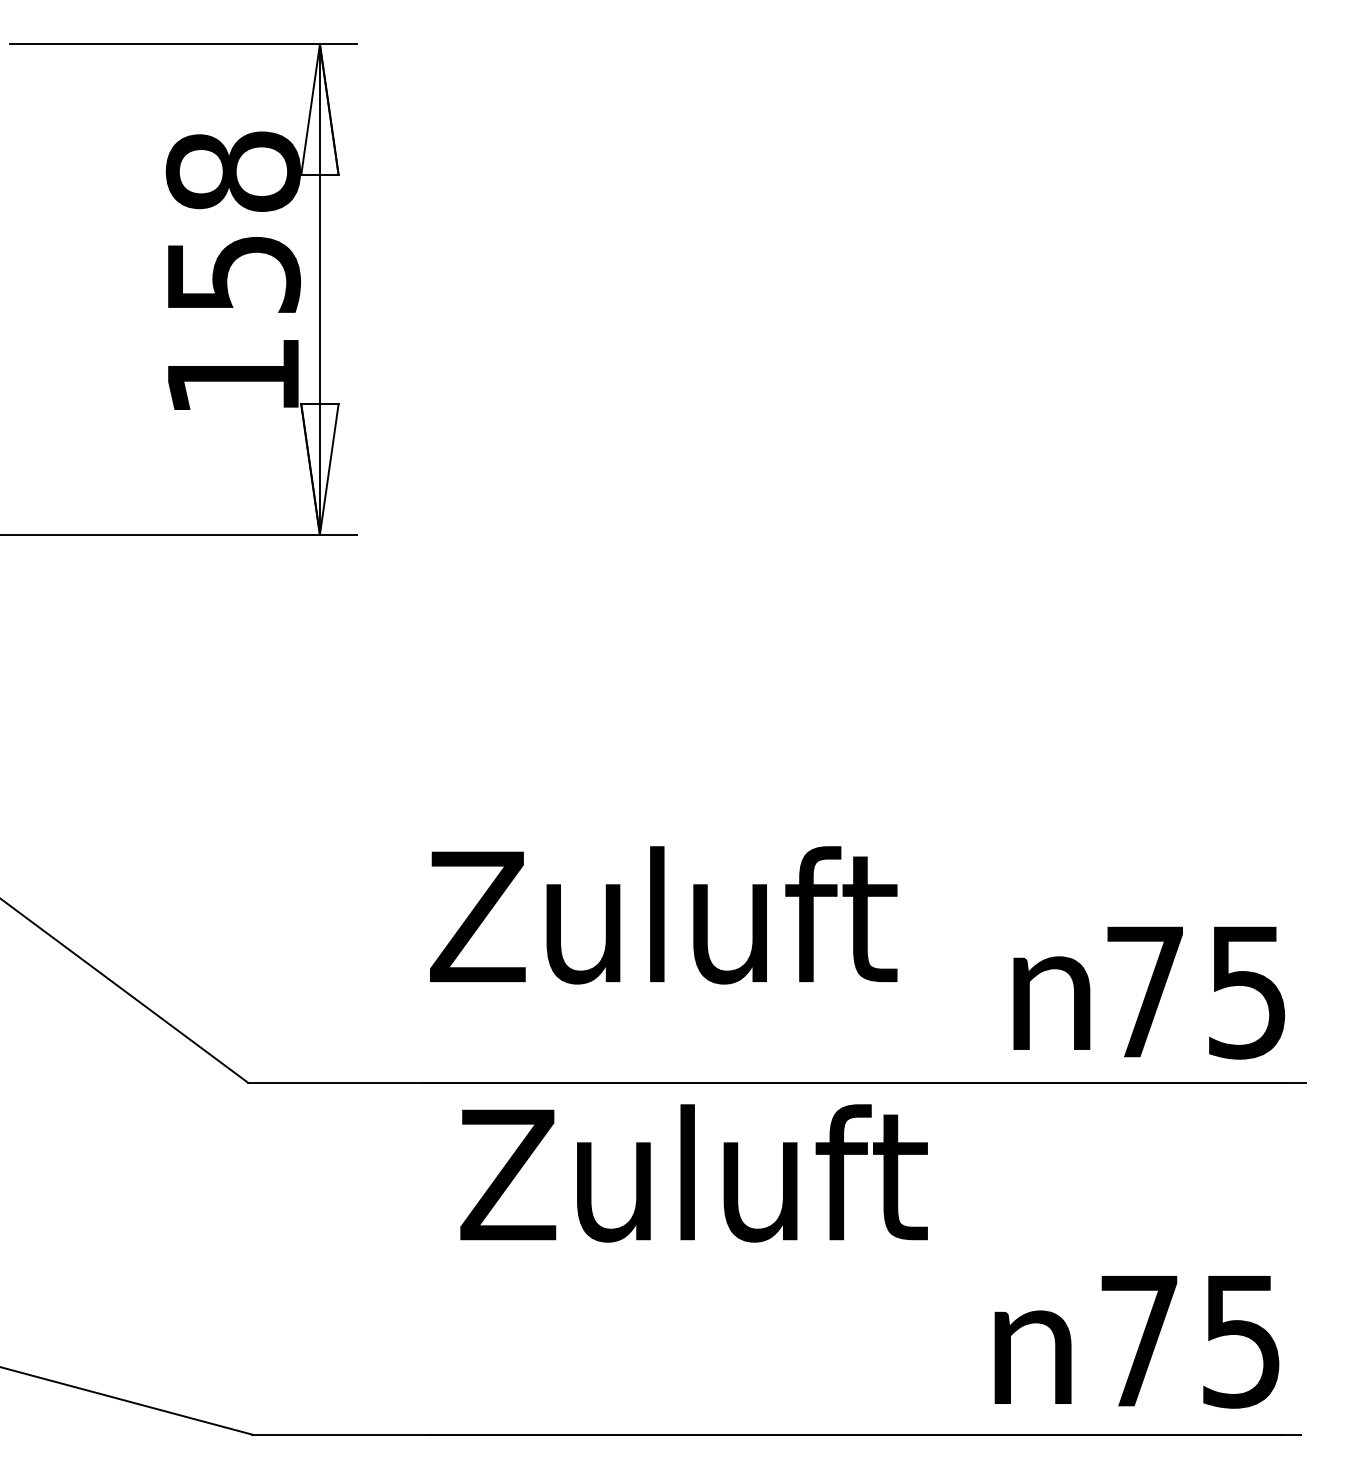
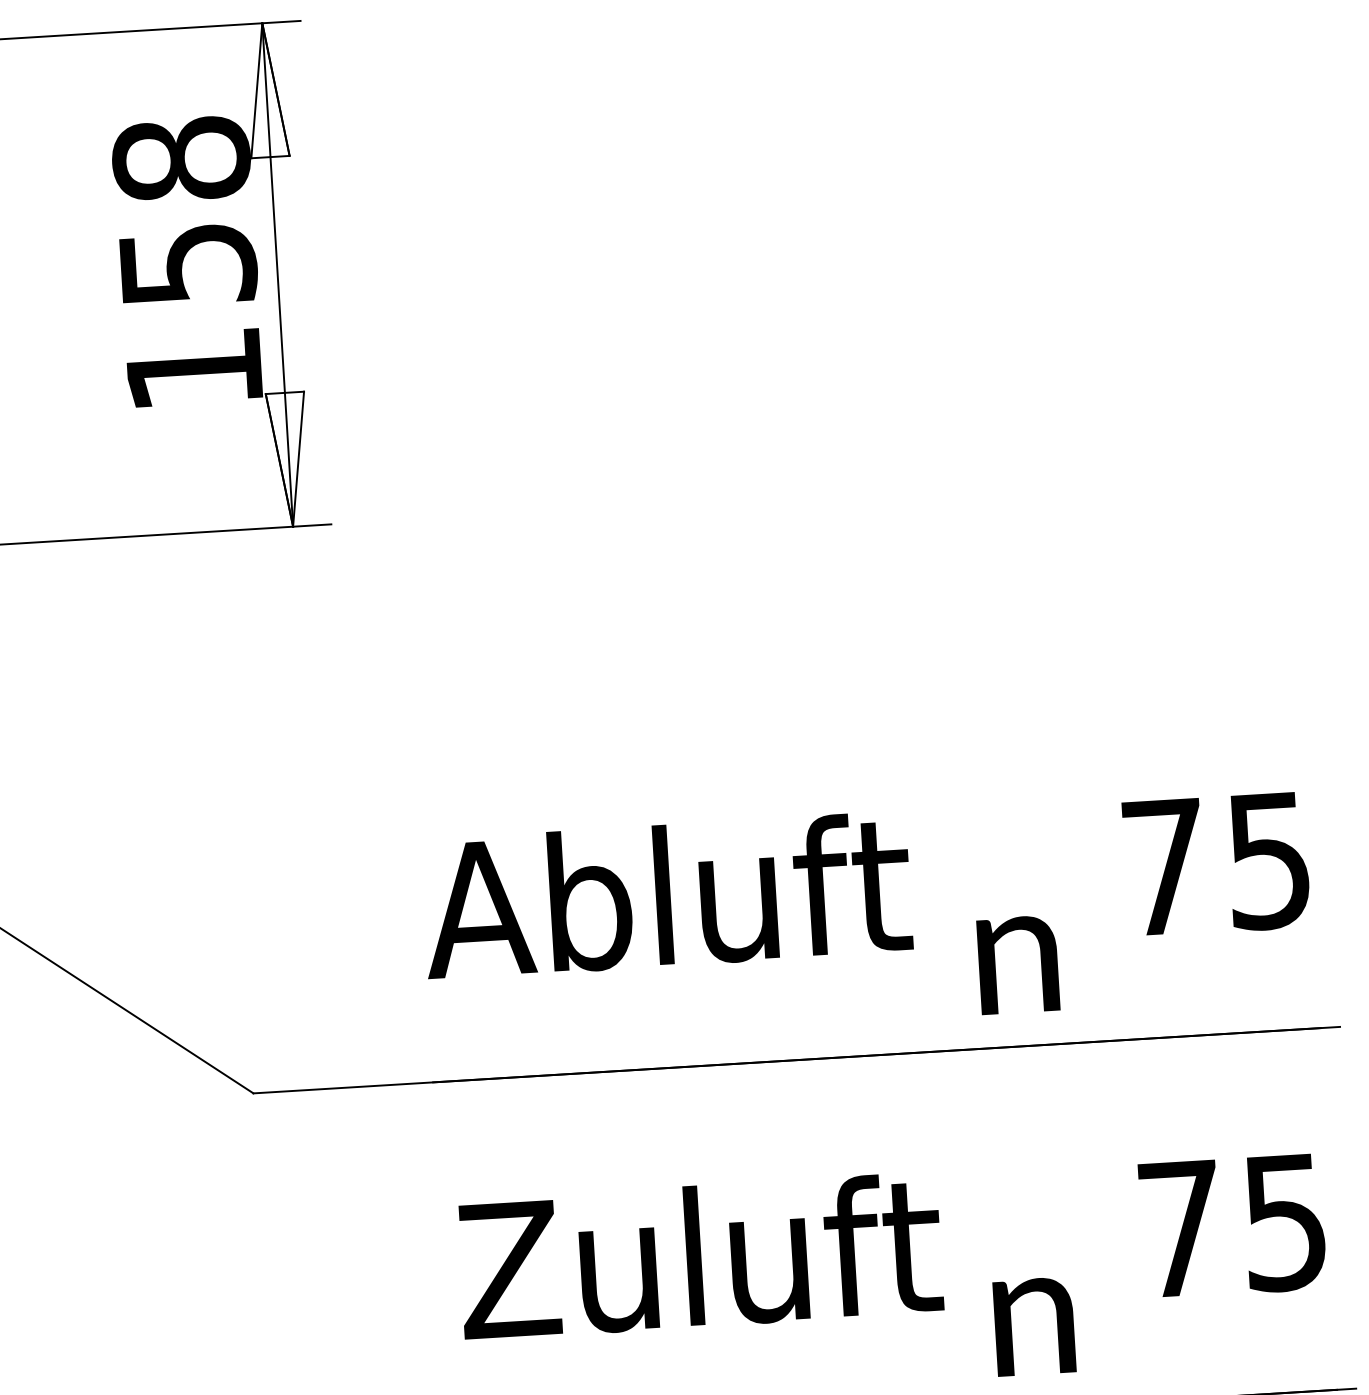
text: (524, 915) -> (526, 904), Zuluft -> Abluft
text: (1195, 992) -> (1215, 864), moved
text: (1051, 1002) -> (1017, 964), moved
text: (693, 1173) -> (699, 1256), moved
text: (1190, 1342) -> (1232, 1227), moved
text: (1032, 1356) -> (1033, 1325), moved

